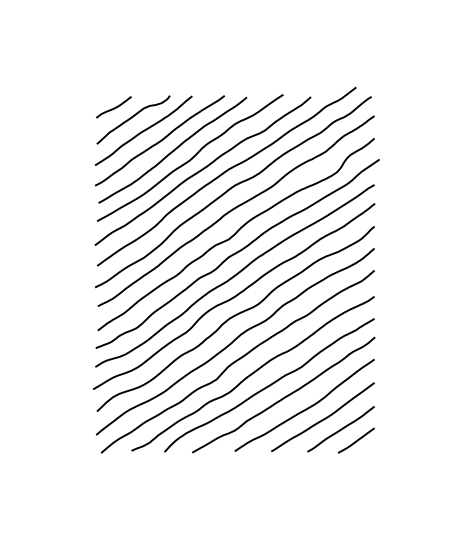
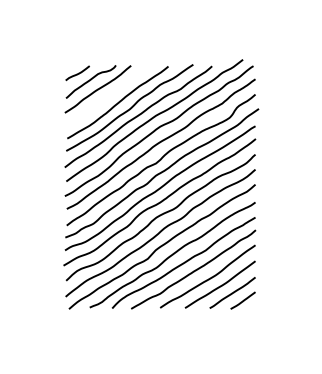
curve: (160, 139) -> (109, 95), removed

